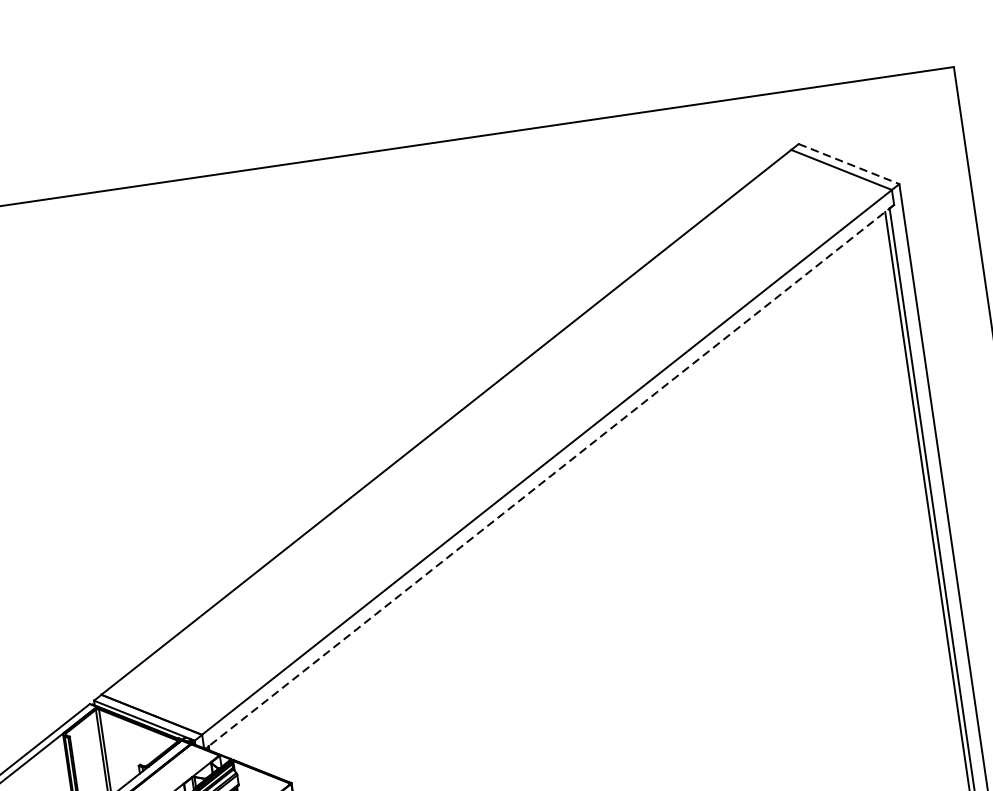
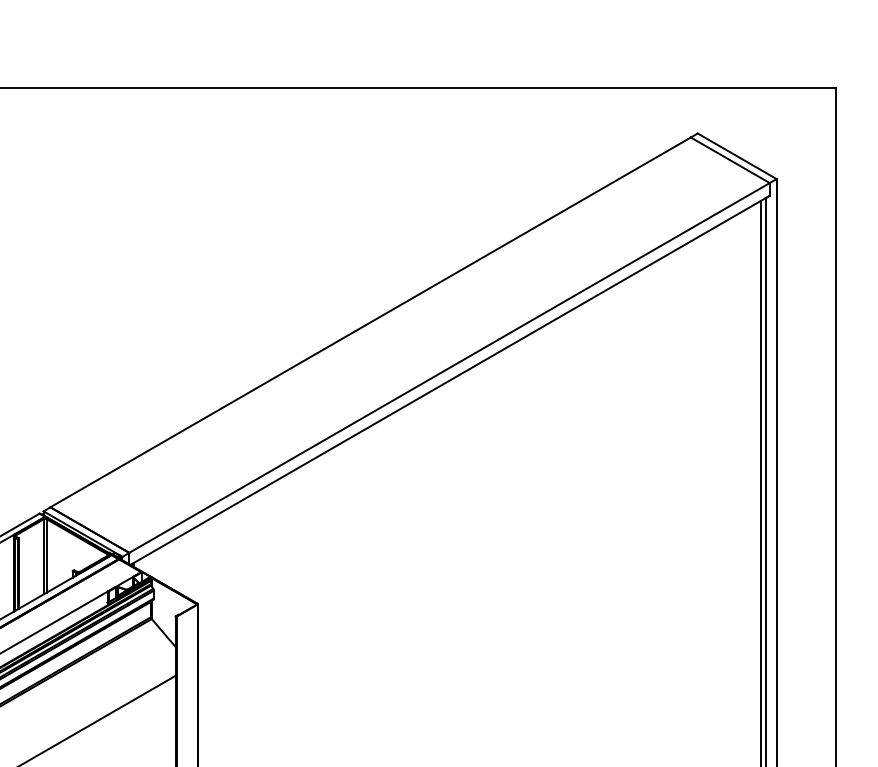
line: (849, 164) -> (737, 156), dashed -> solid
line: (549, 477) -> (449, 380), dashed -> solid

